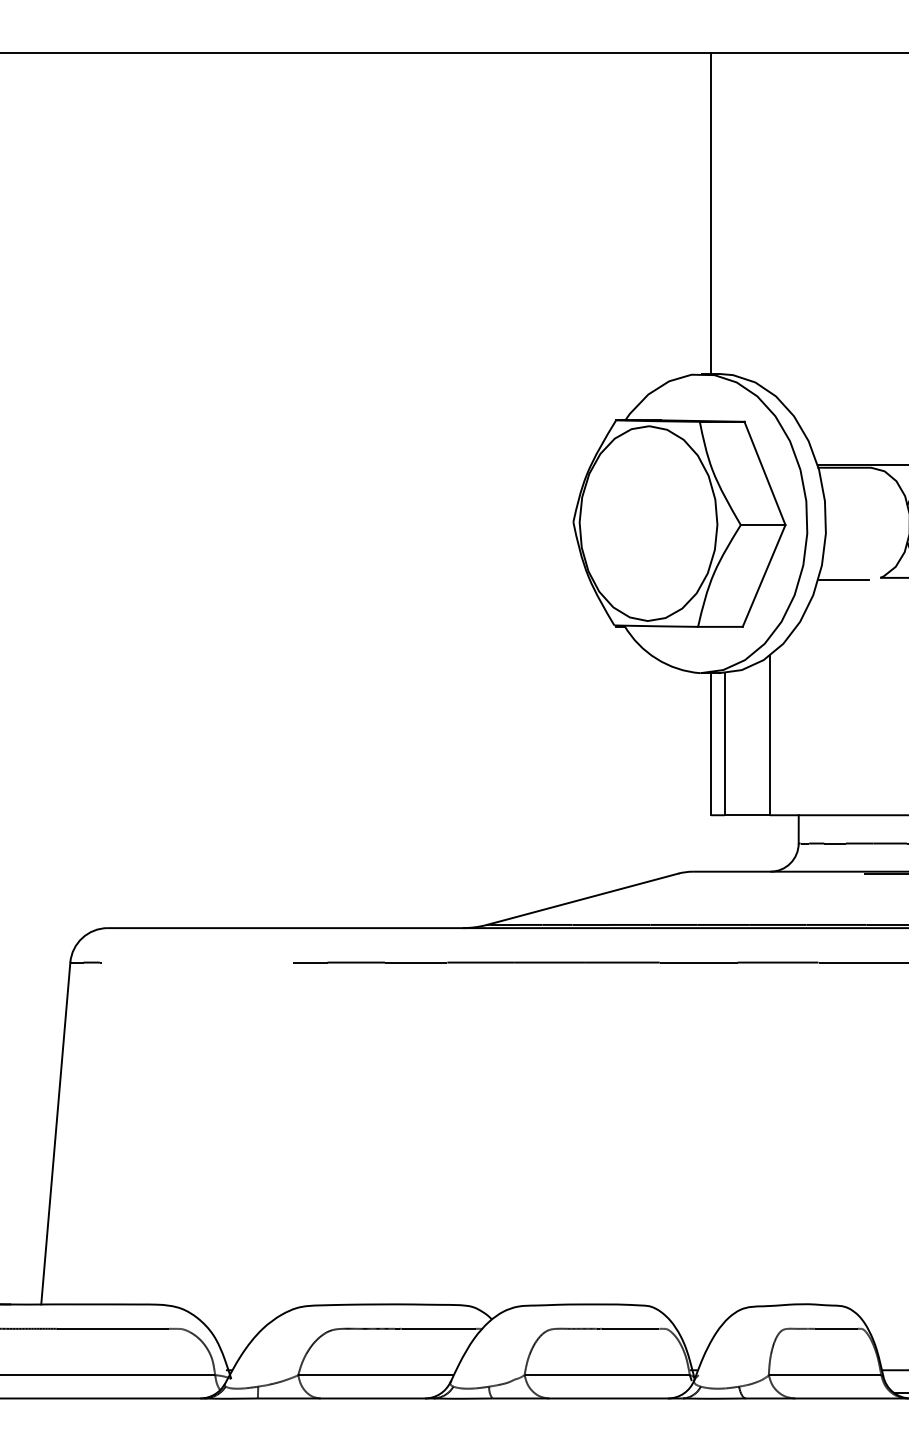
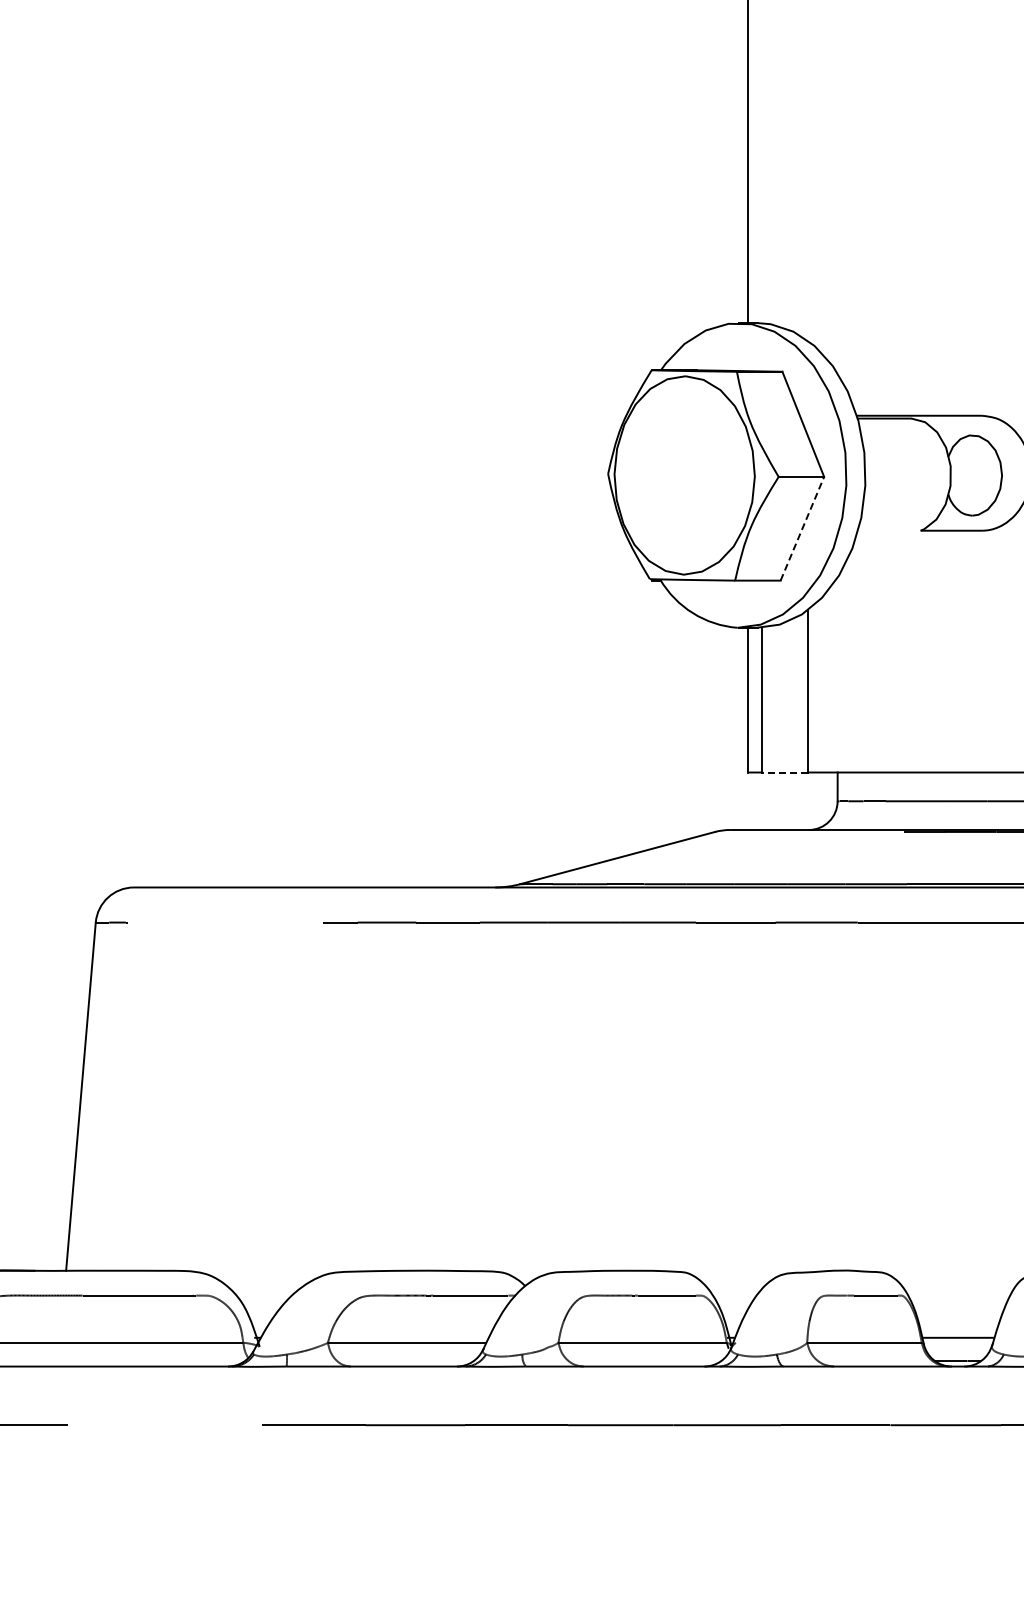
line: (764, 575) -> (802, 528), solid -> dashed
line: (842, 579) -> (882, 532), removed
line: (747, 815) -> (785, 772), solid -> dashed

